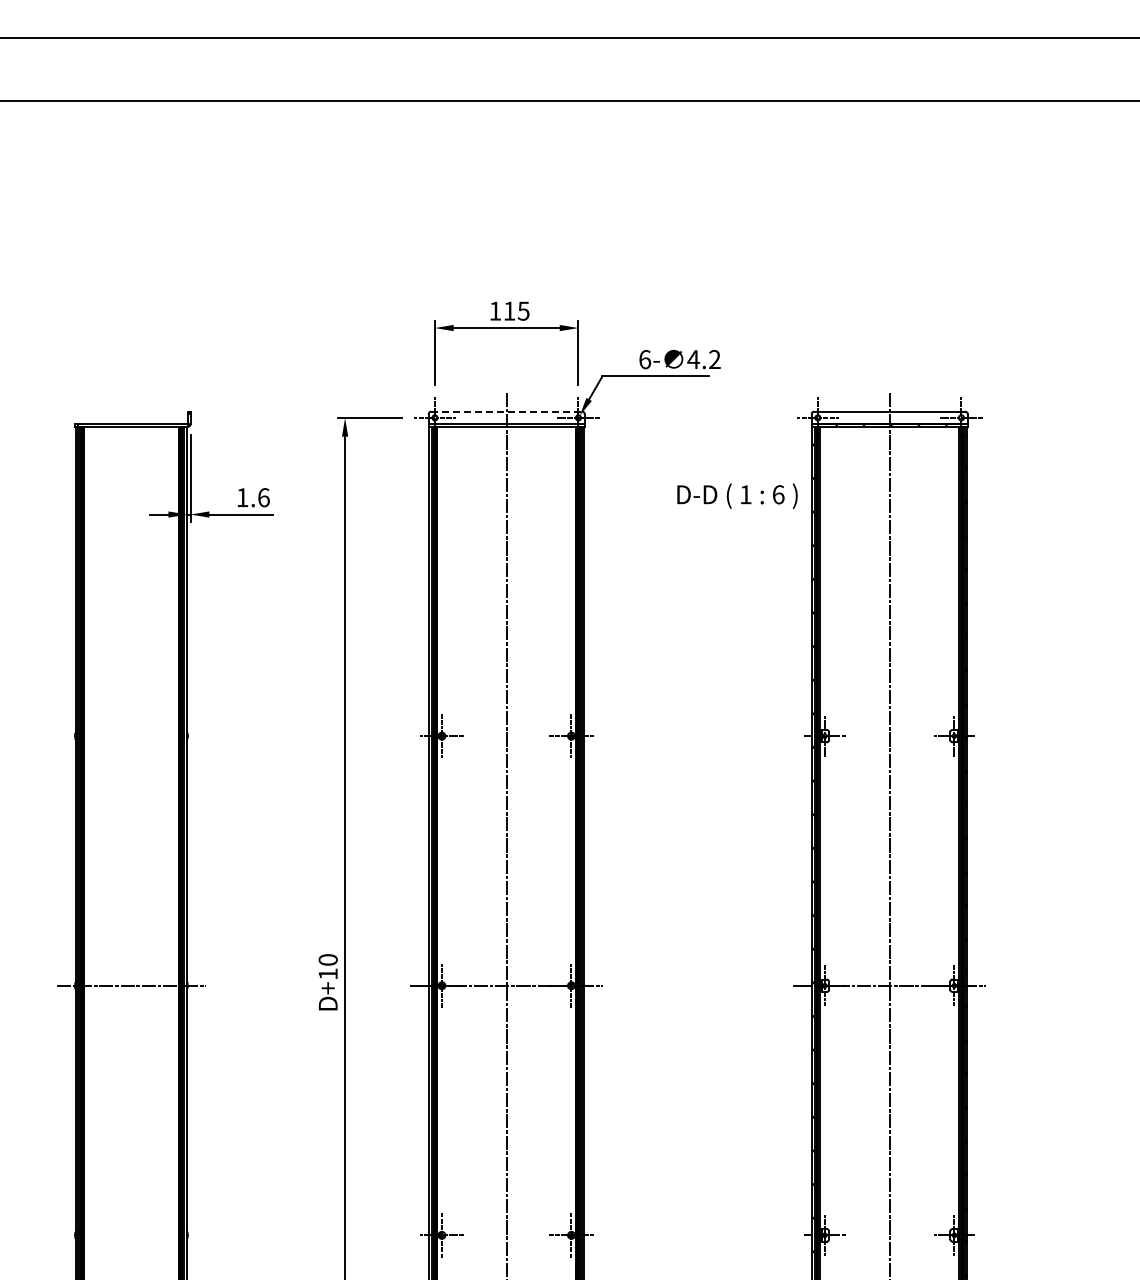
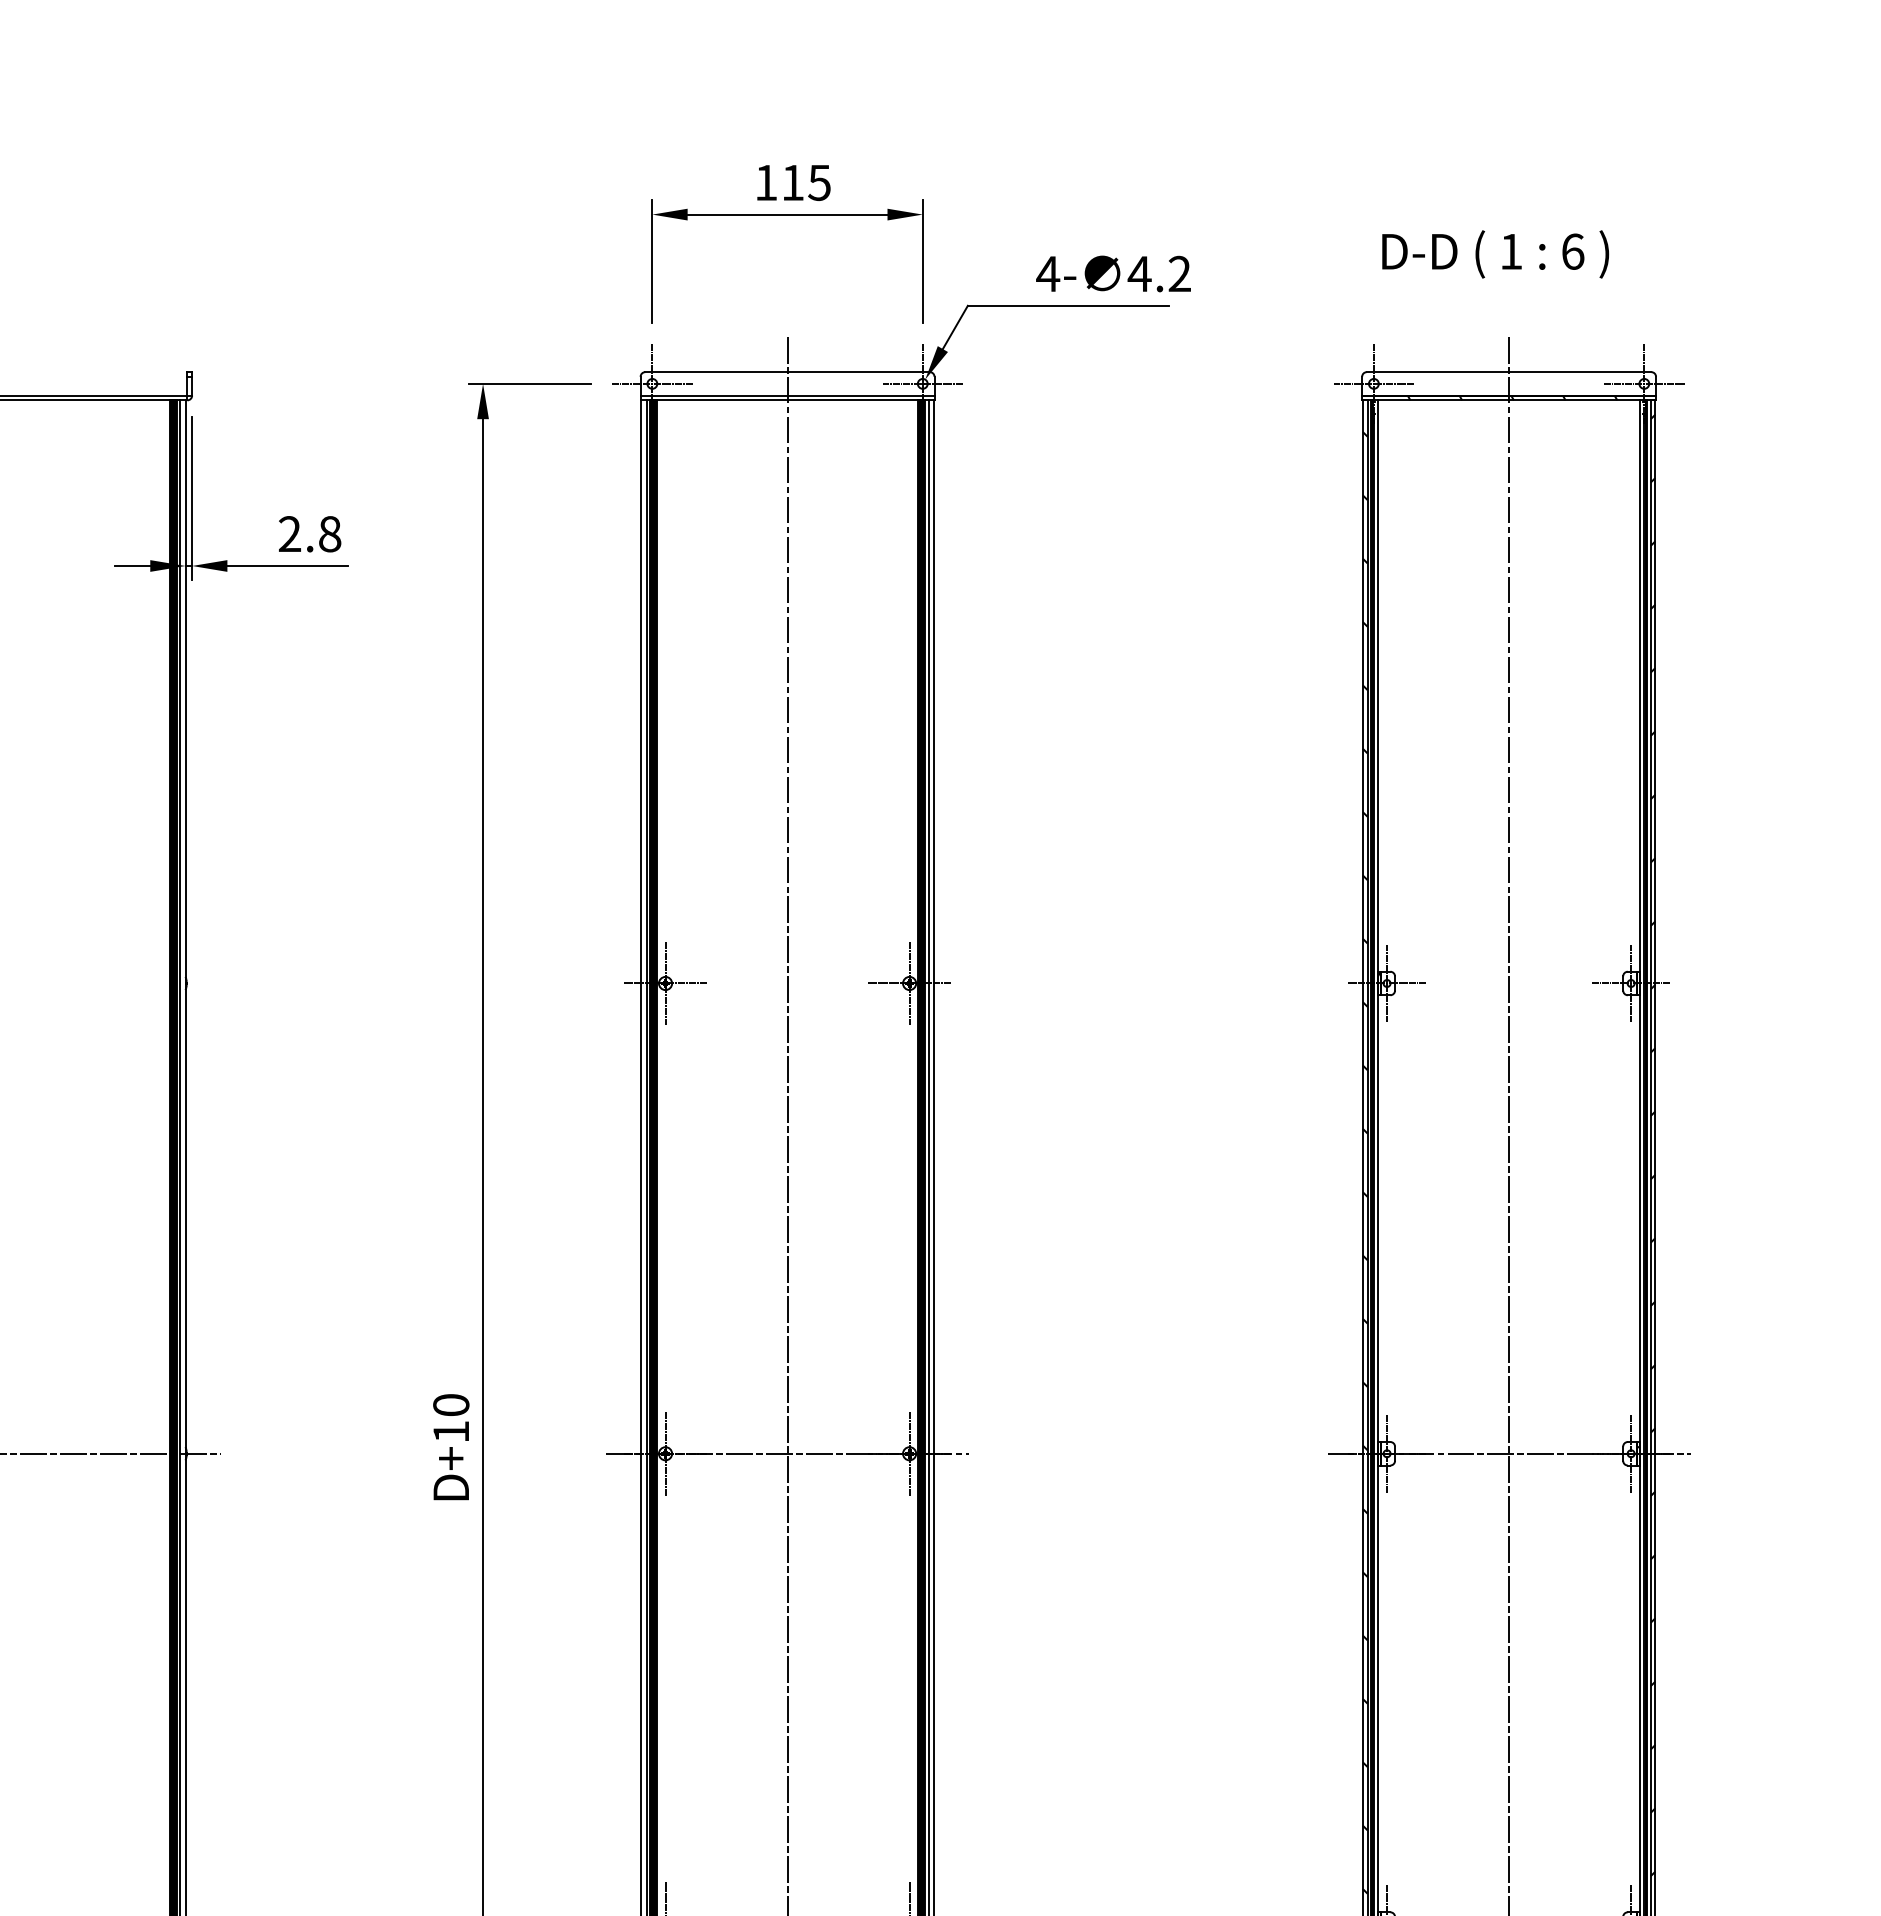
text: (644, 359) -> (1047, 273), 6- -> 4-
line: (506, 411) -> (787, 371), dashed -> solid
text: (737, 495) -> (1495, 253), moved
text: (252, 497) -> (308, 533), 1.6 -> 2.8

